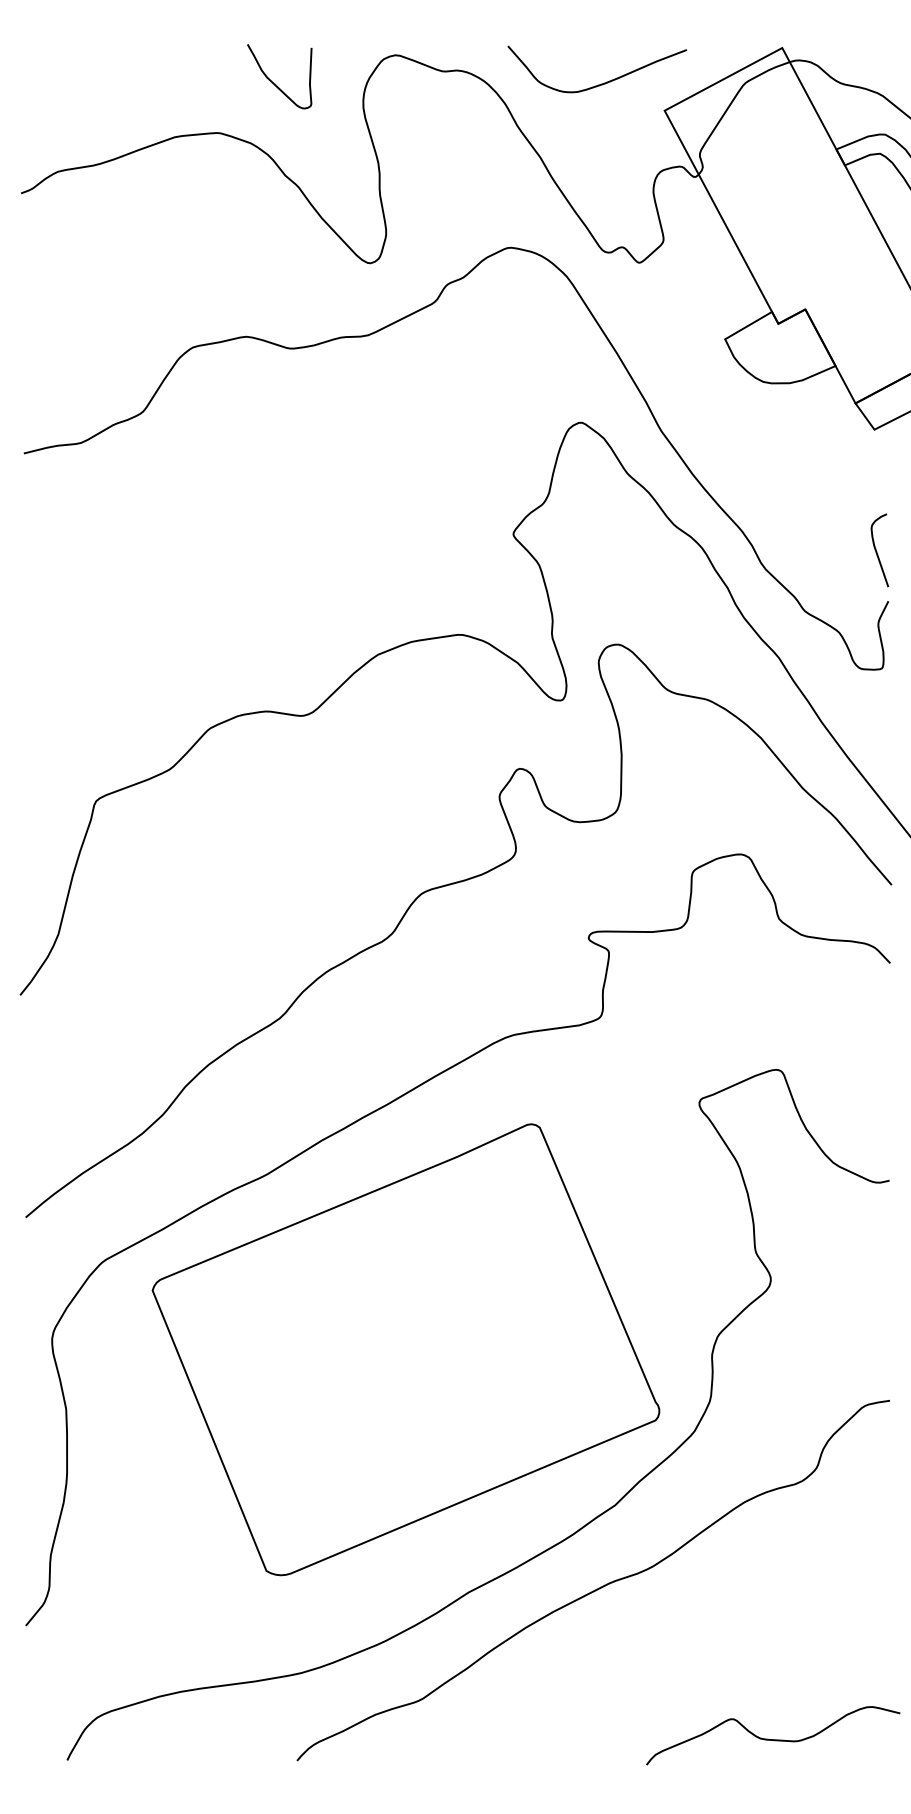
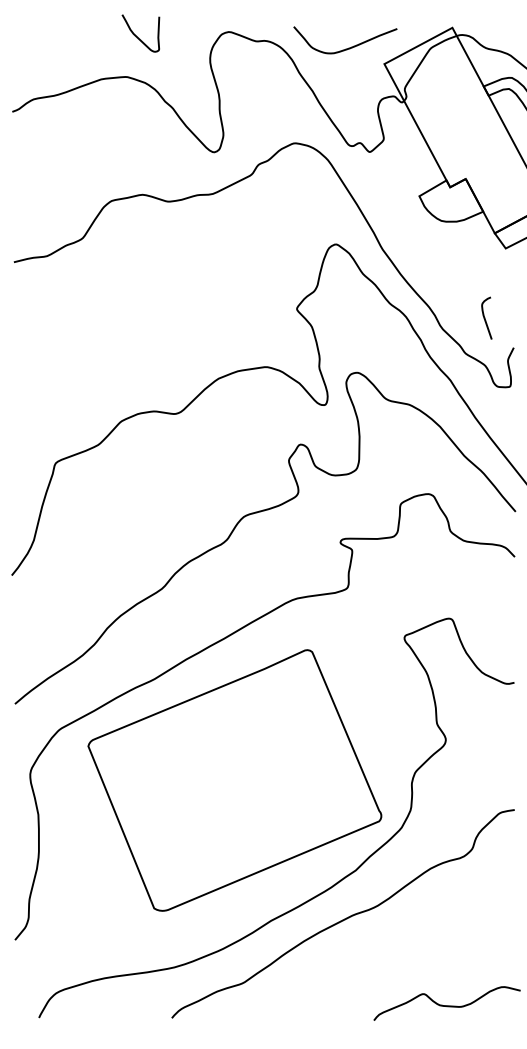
curve: (273, 82) -> (137, 36), moved
curve: (877, 548) -> (485, 317), moved

